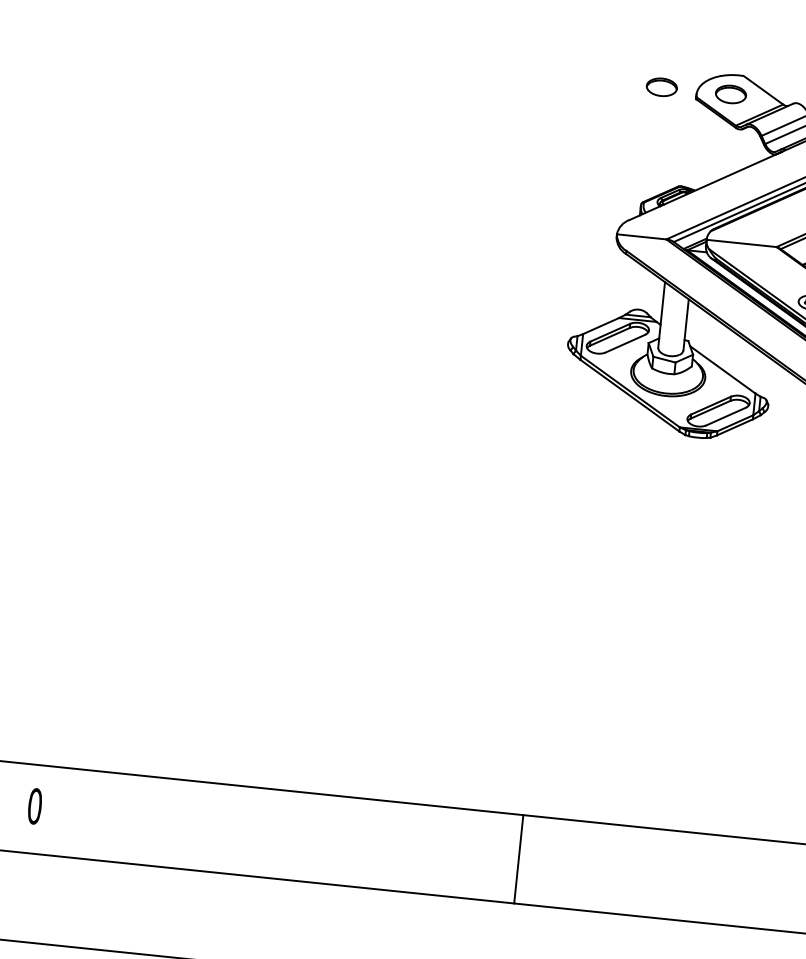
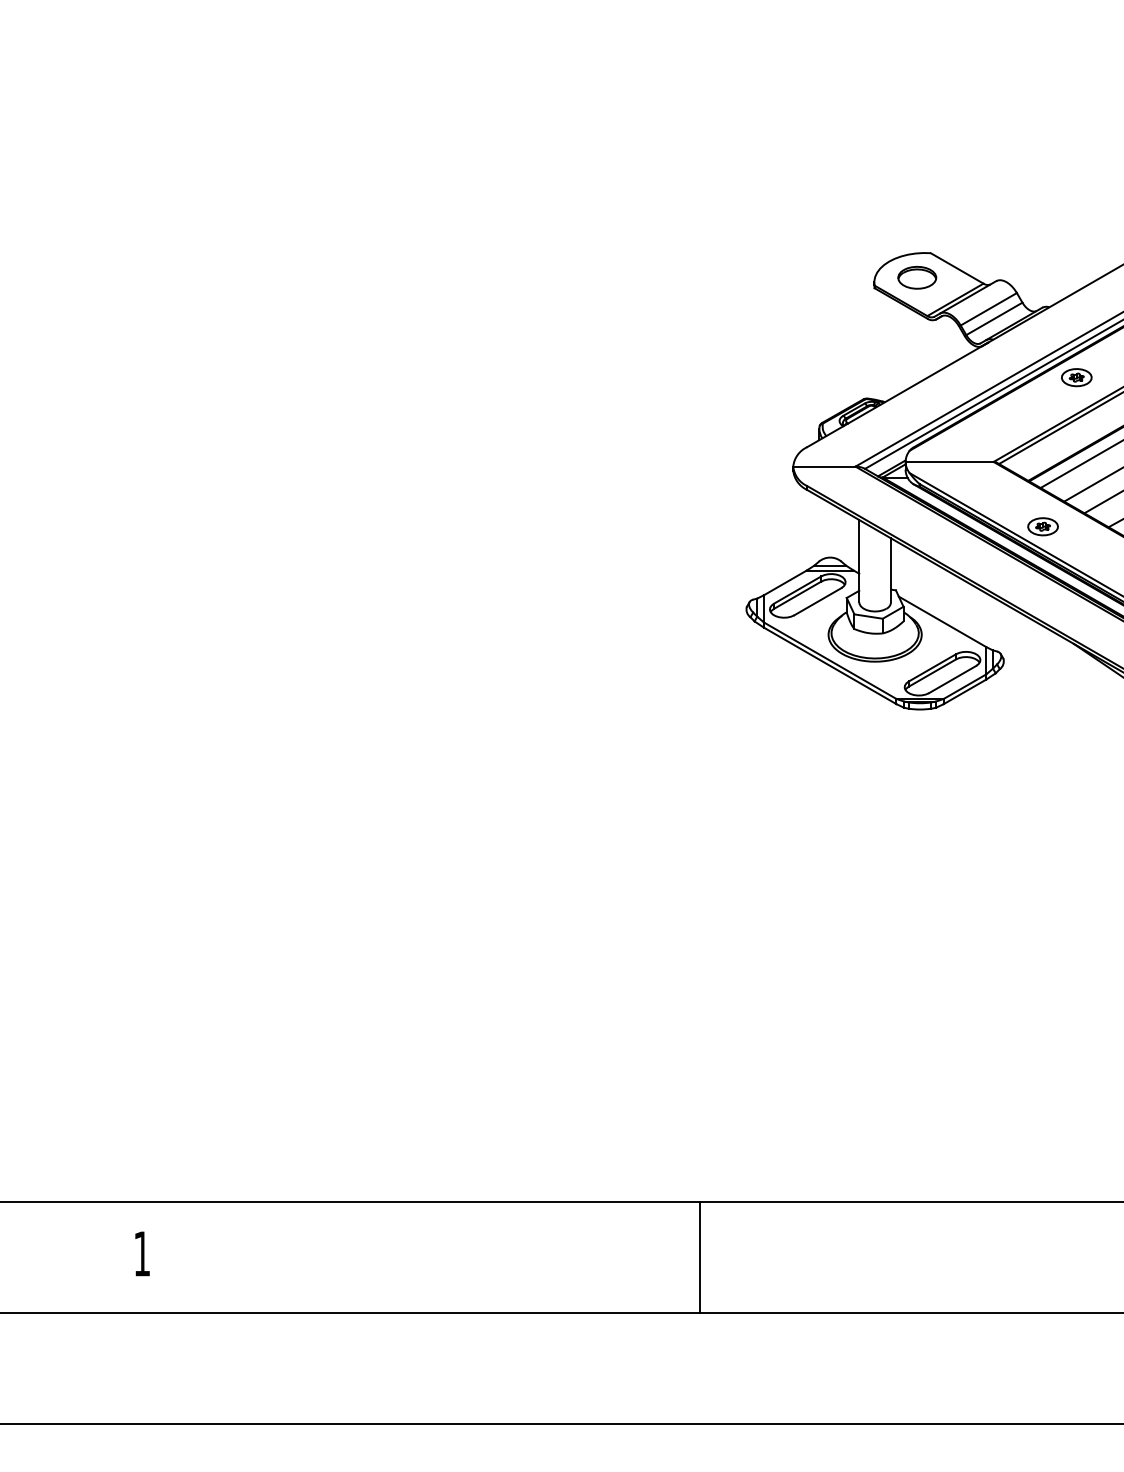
part: (662, 87) -> (830, 277), removed
text: (35, 806) -> (142, 1253), 0 -> 1
line: (518, 859) -> (700, 1257), moved

